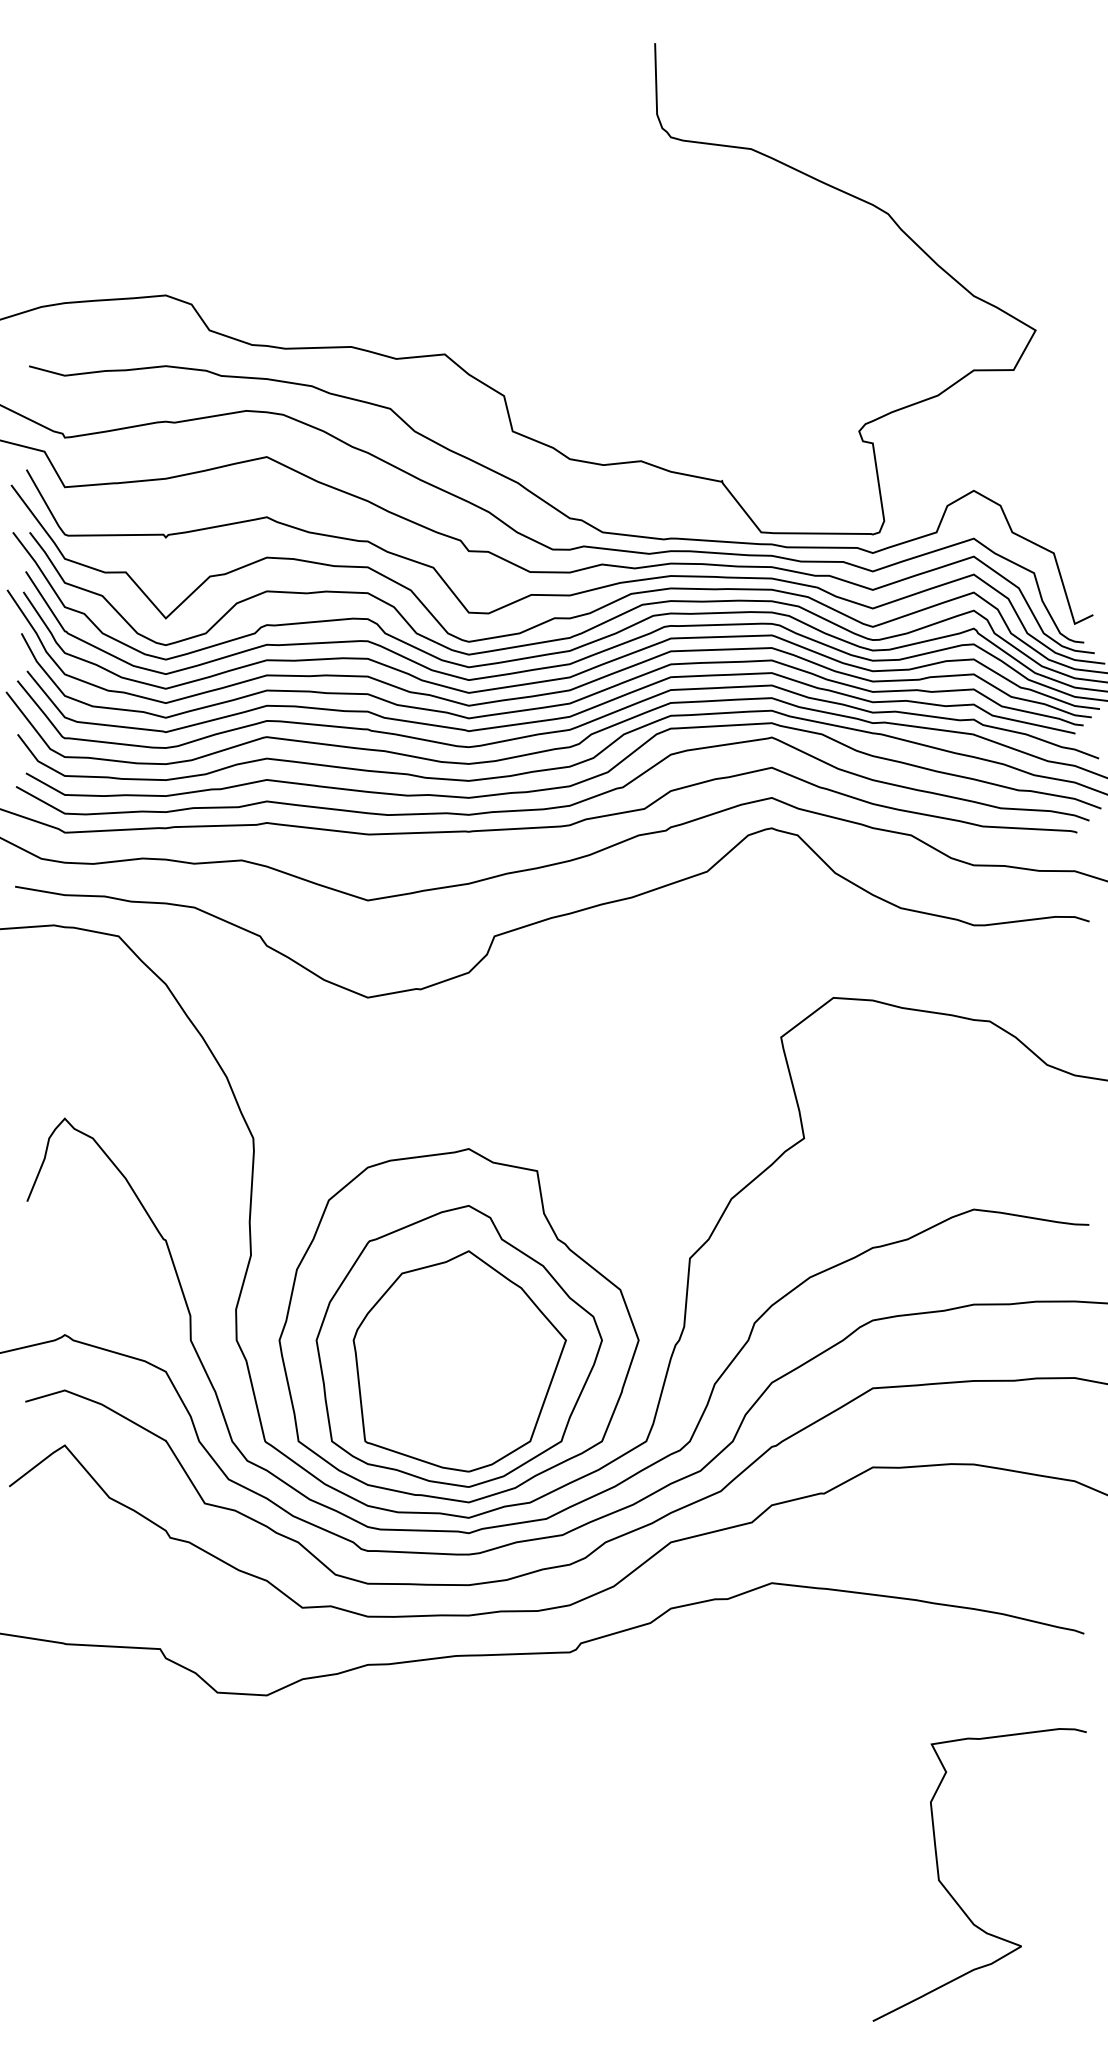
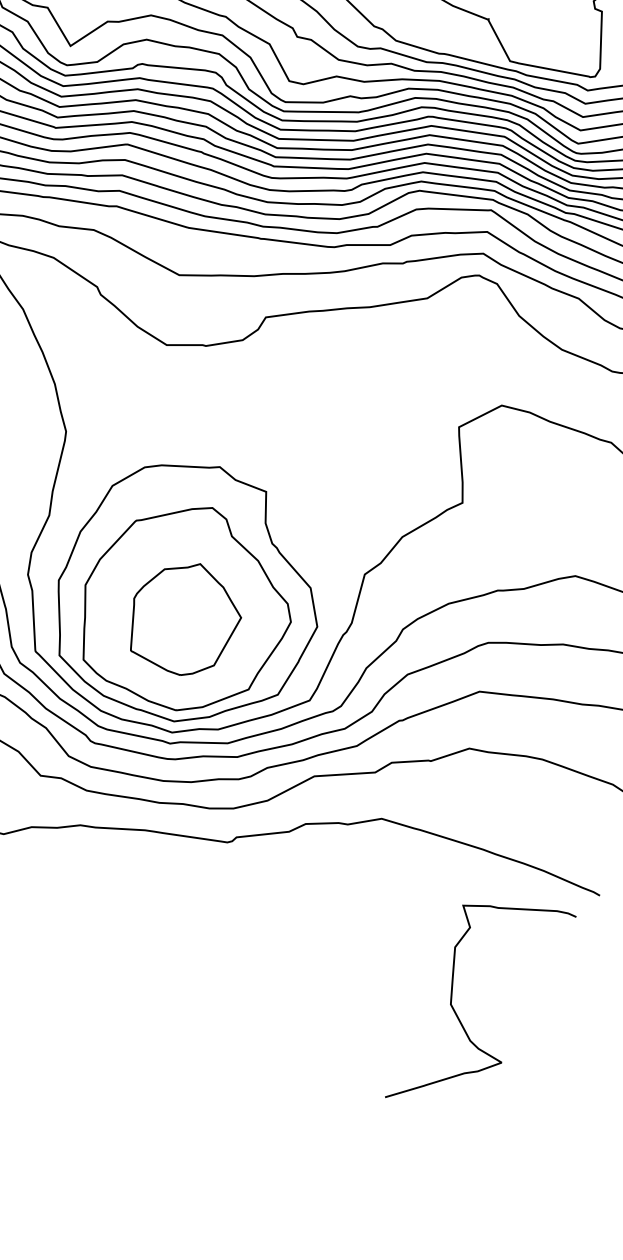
part: (459, 1361) -> (185, 618), size x0.7
curve: (952, 1895) -> (458, 1017), moved

